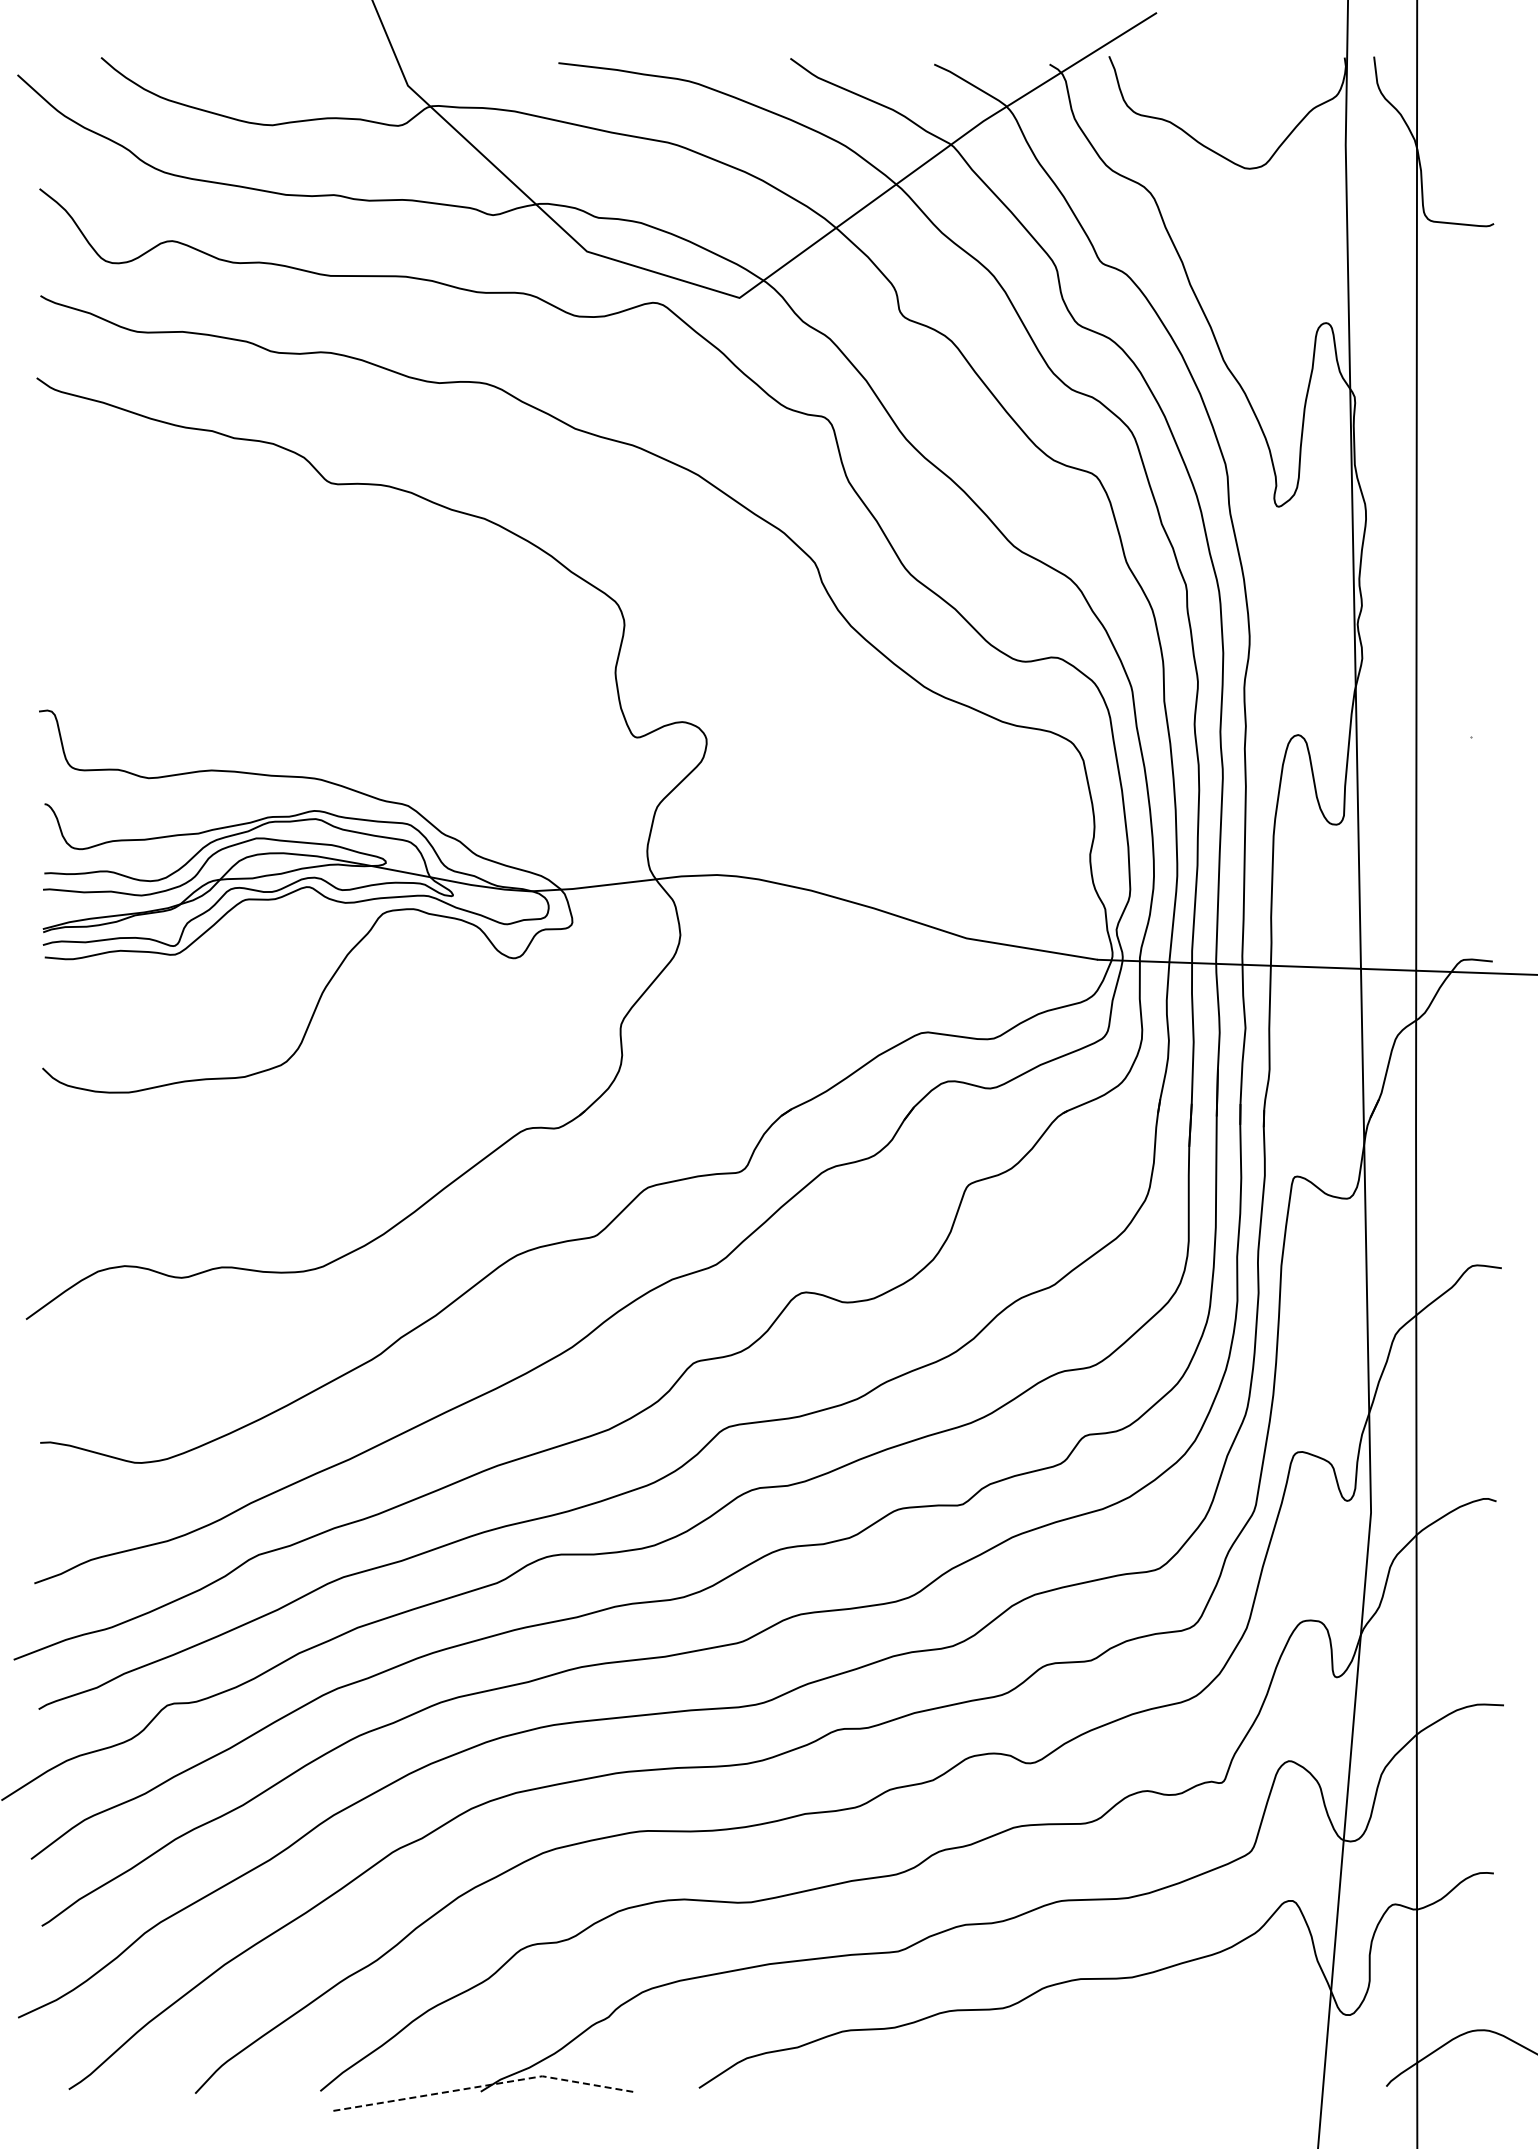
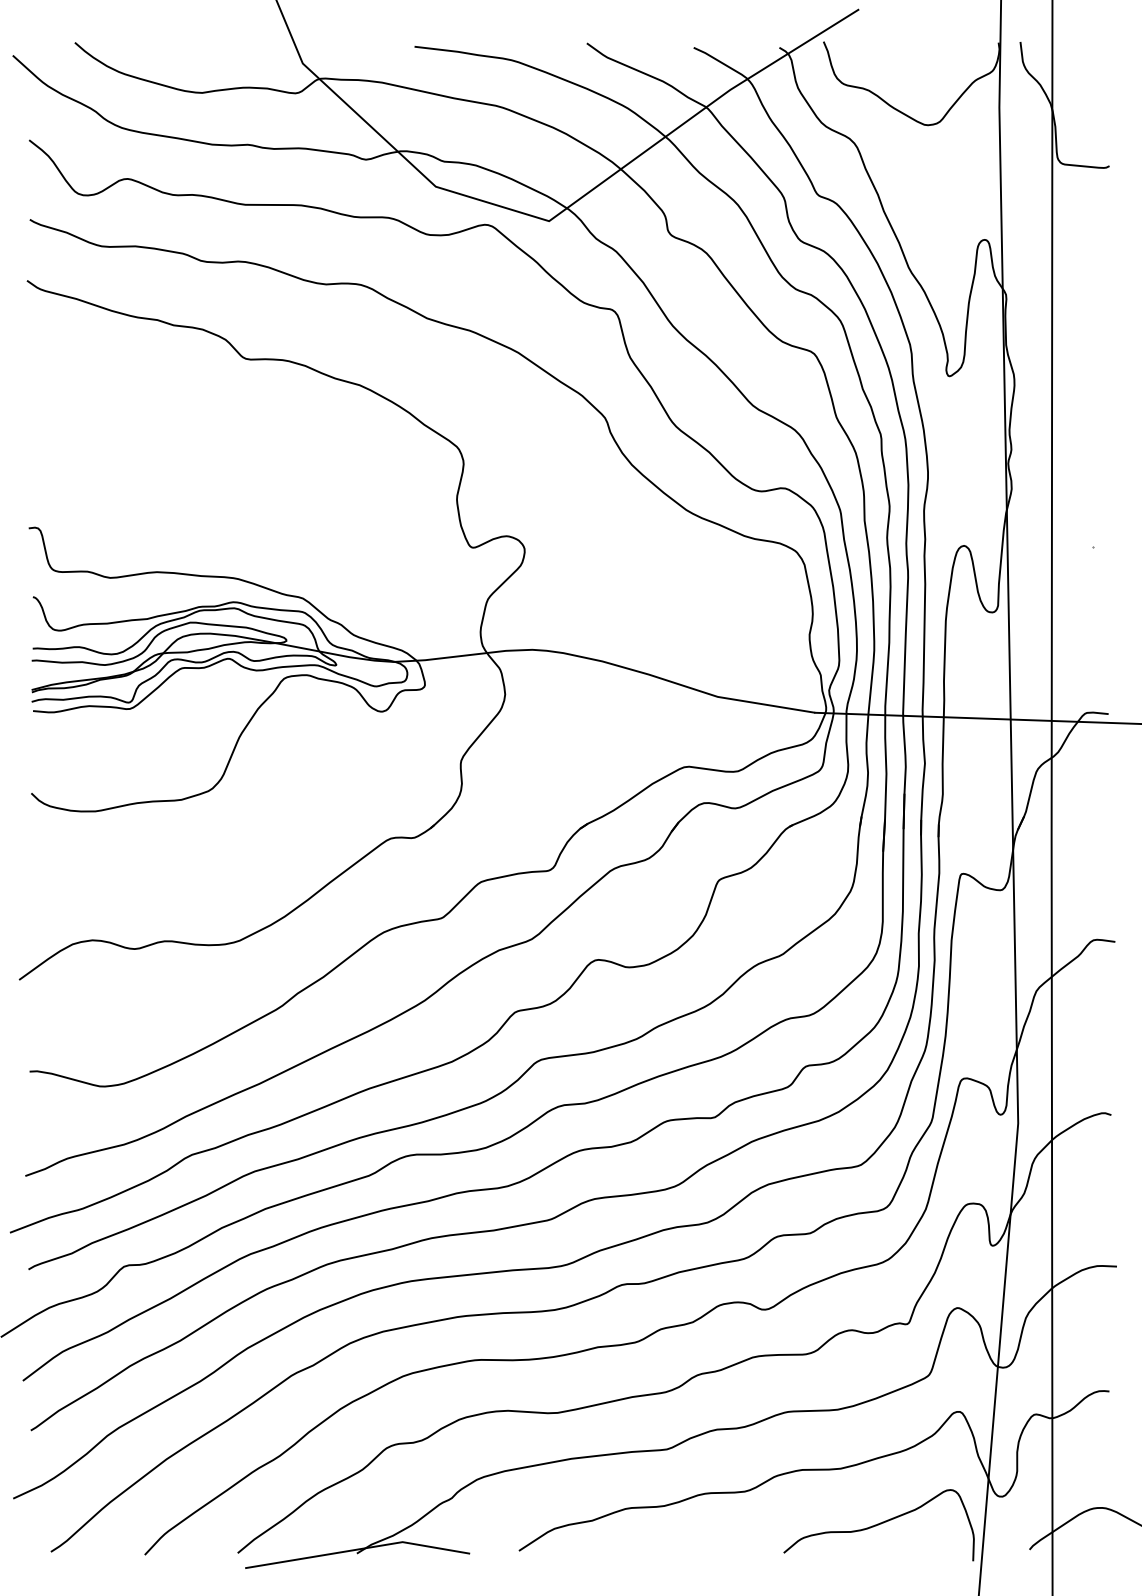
curve: (1183, 2053) -> (878, 1525), added
line: (482, 2086) -> (358, 1549), dashed -> solid

